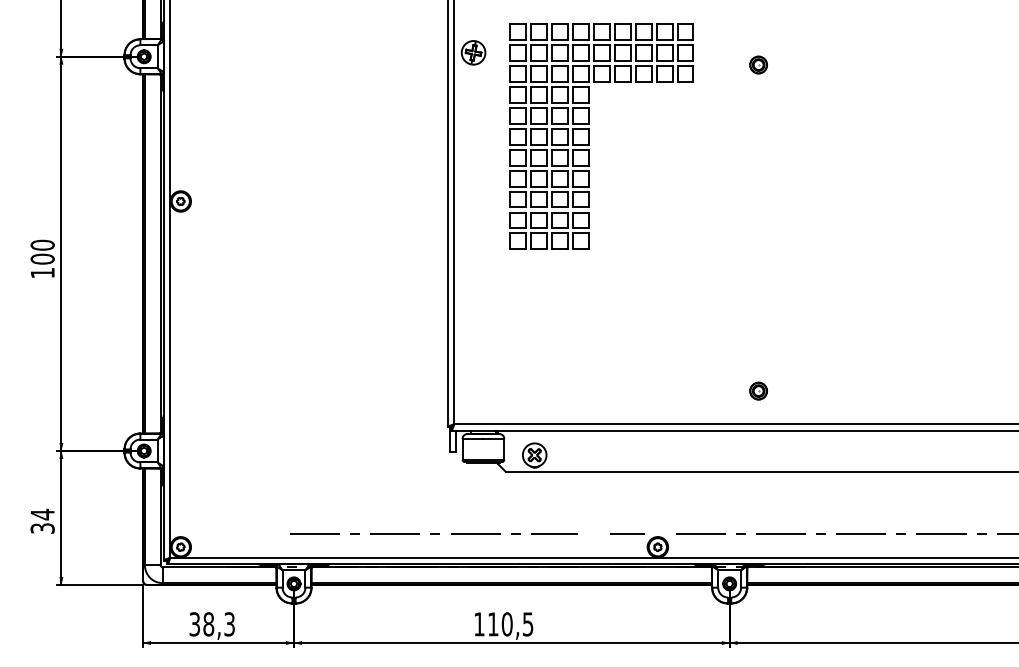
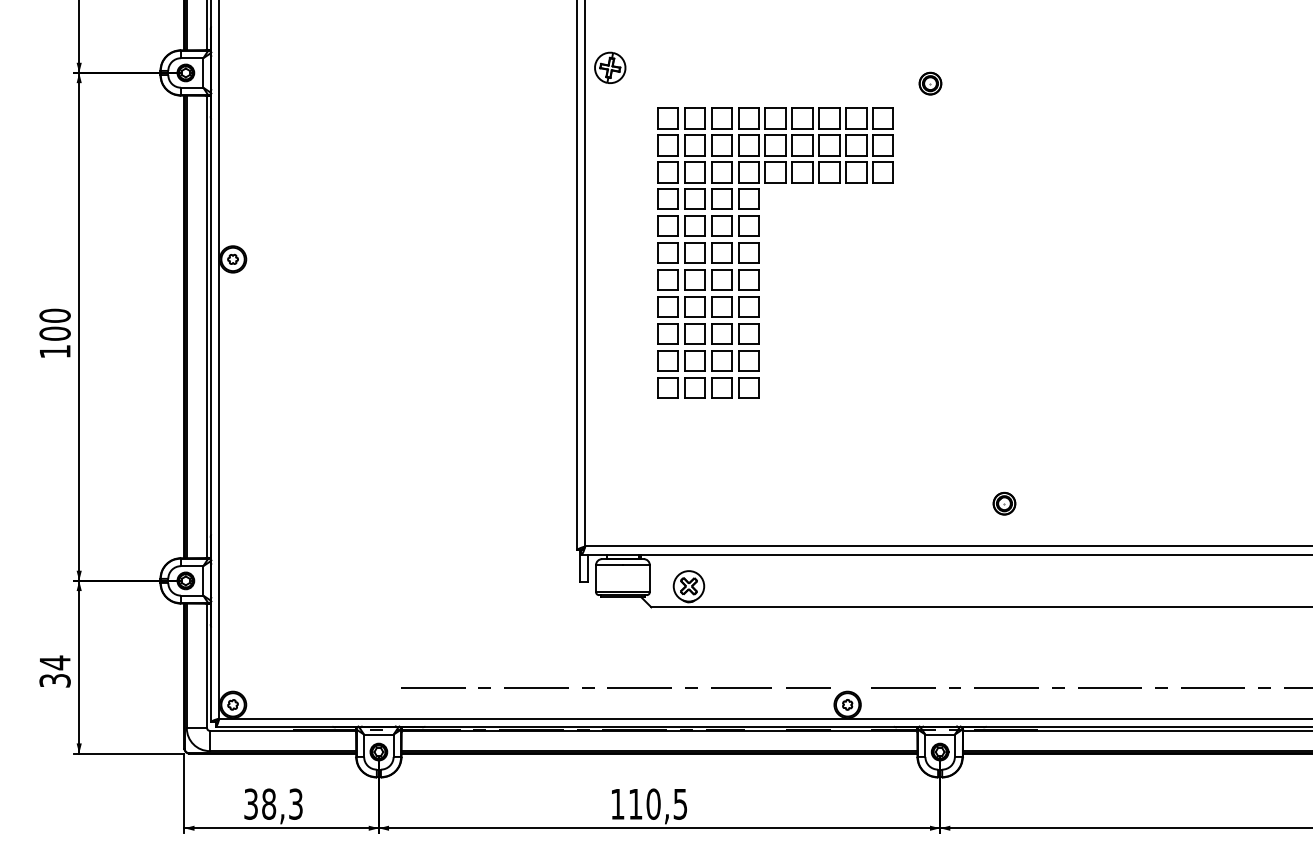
part: (758, 64) -> (930, 83), moved
part: (589, 136) -> (759, 252), moved
part: (758, 390) -> (1004, 503), moved
line: (434, 533) -> (586, 687), moved

